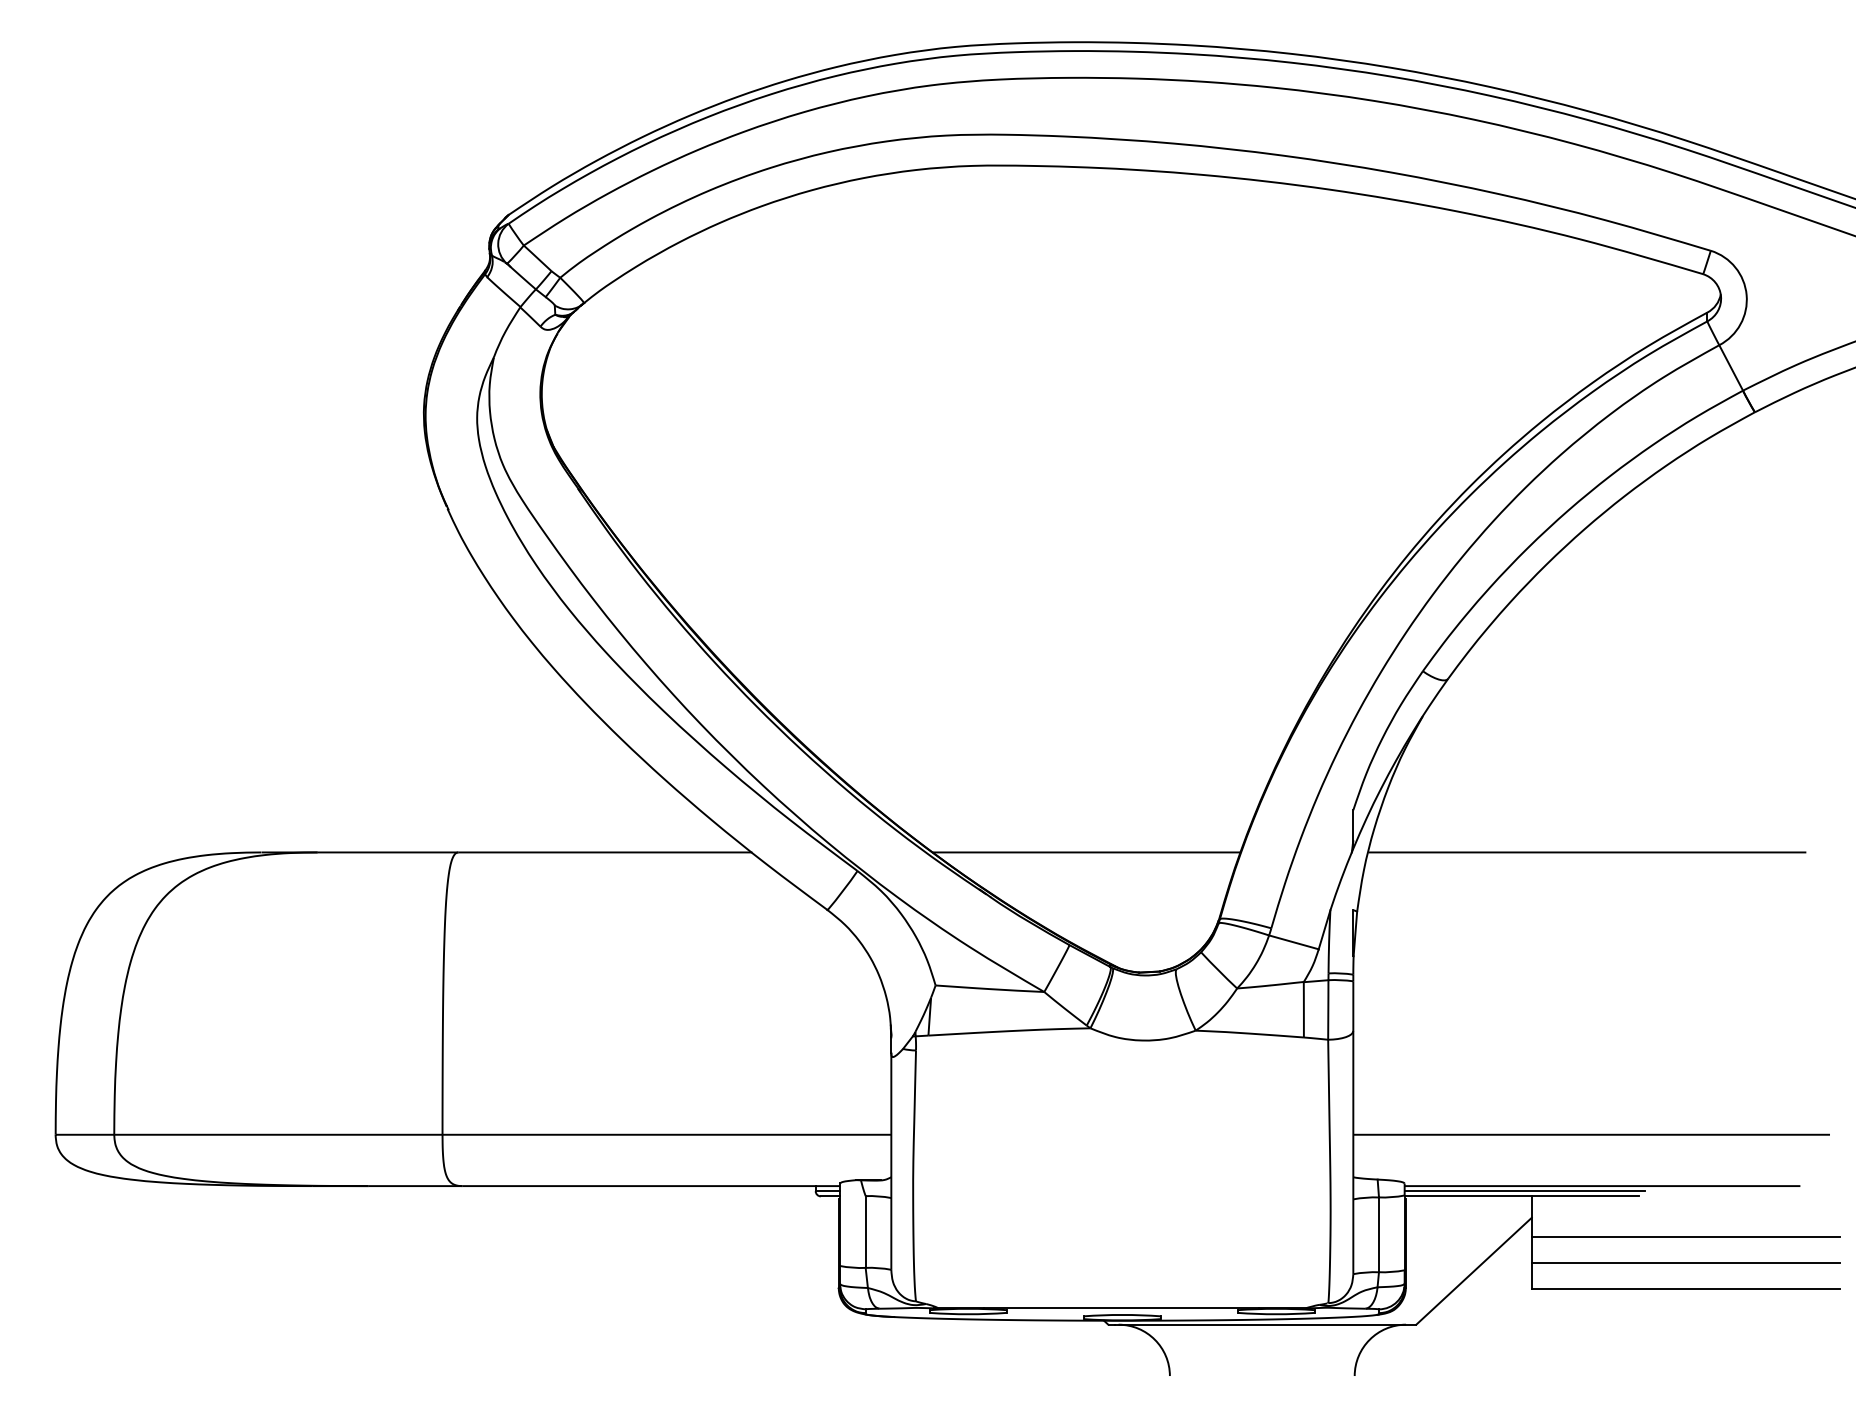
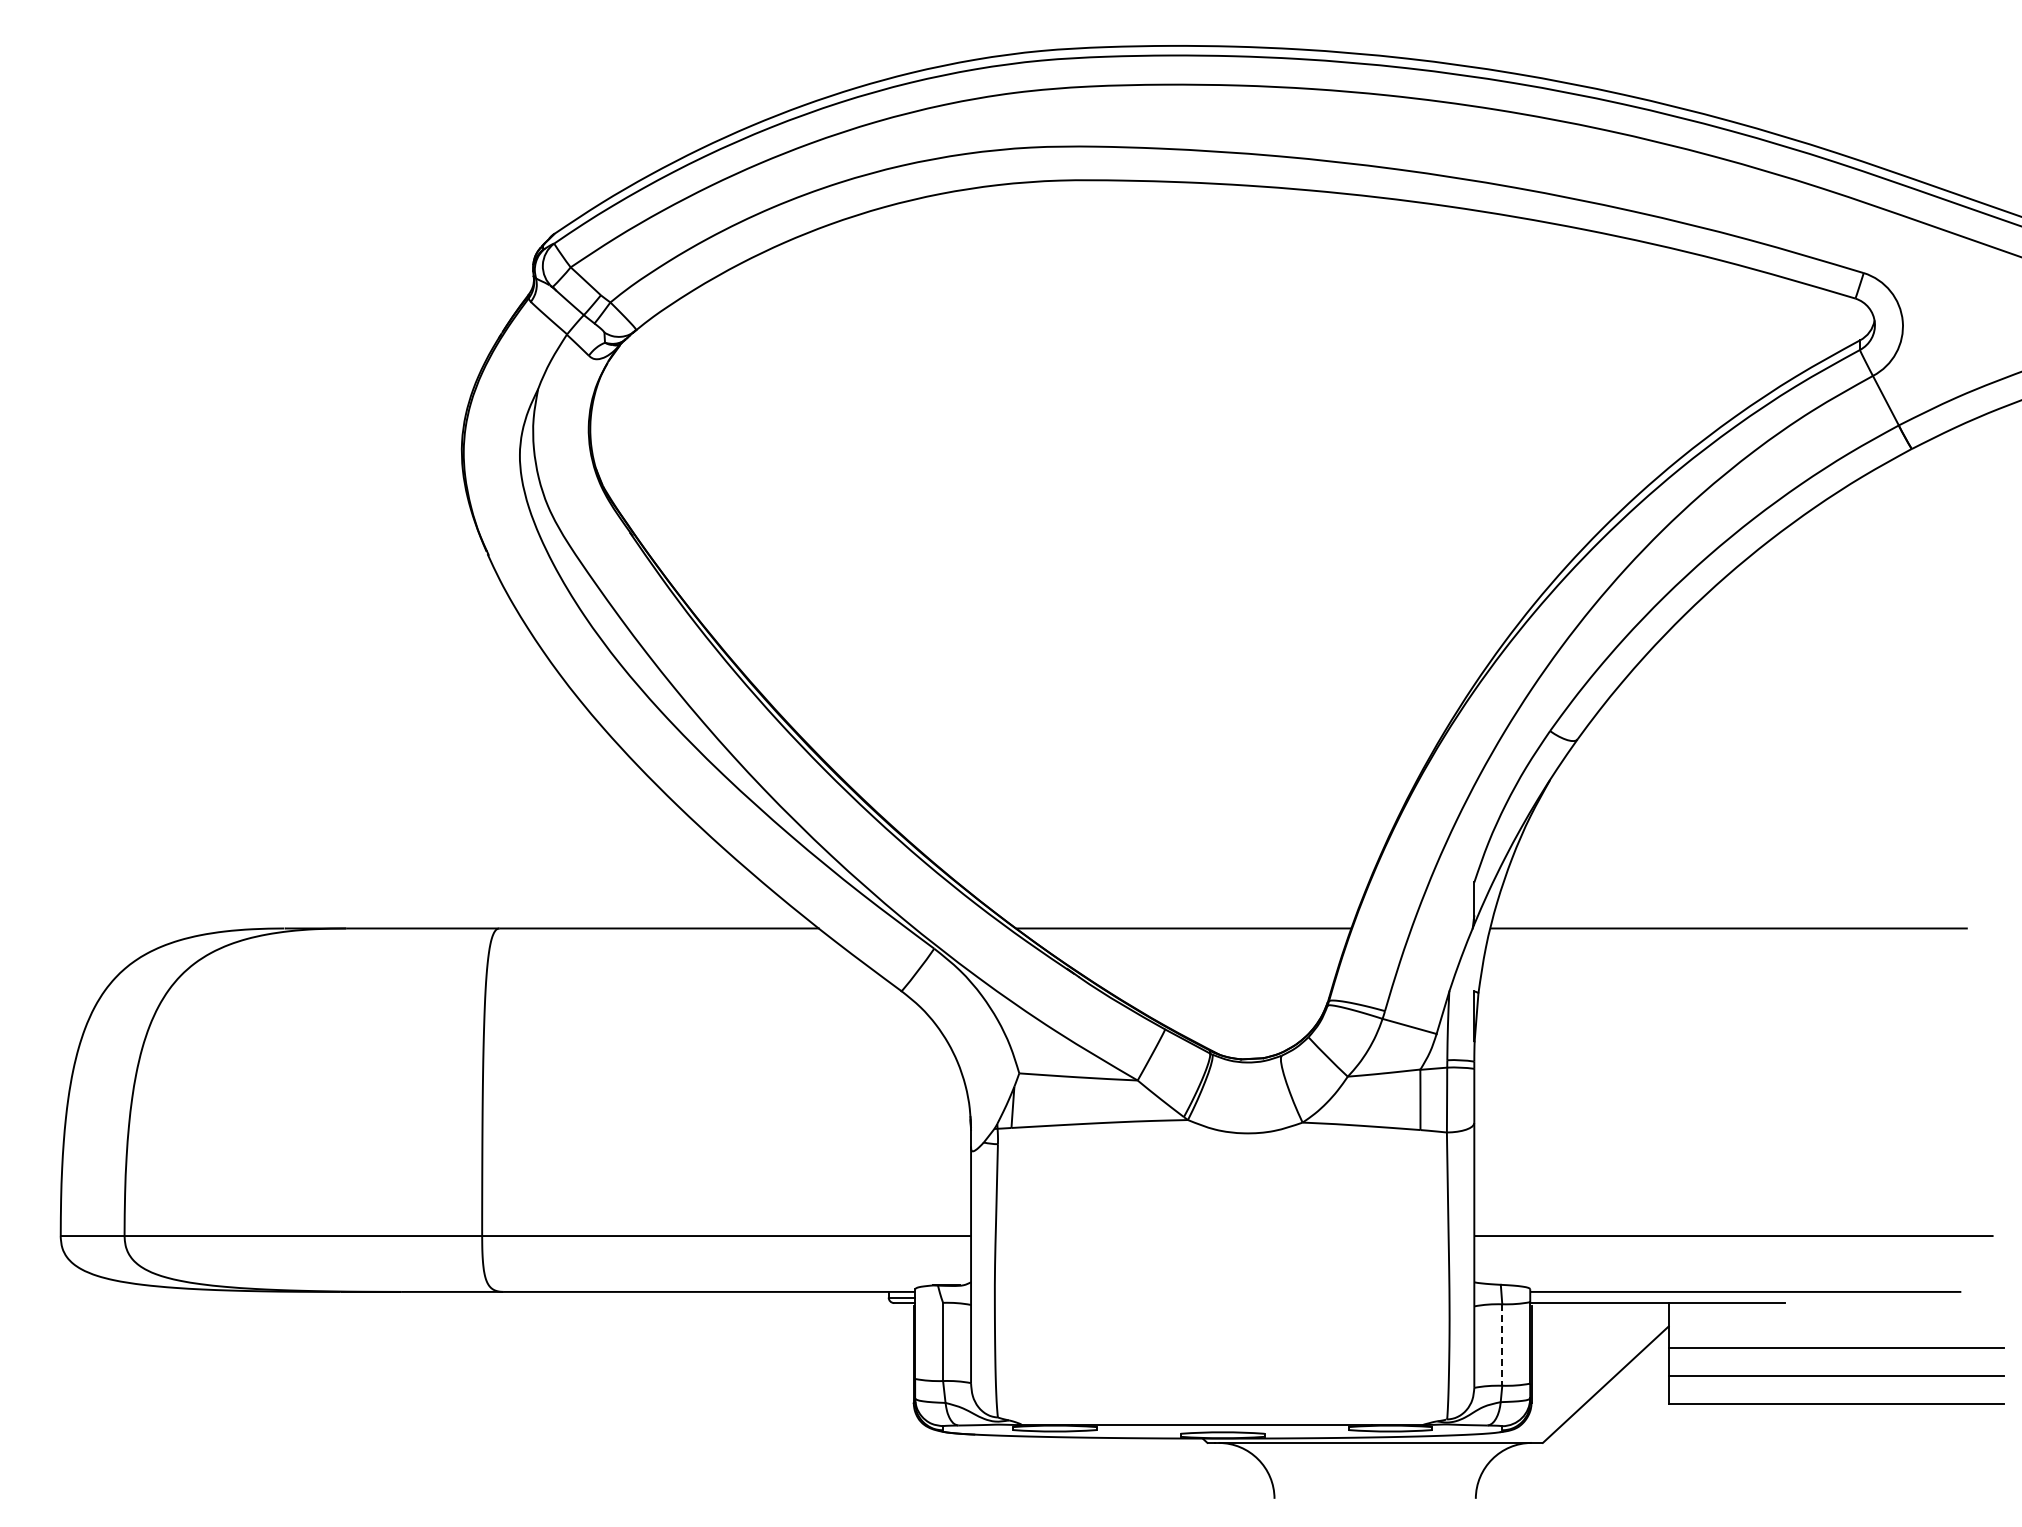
line: (1524, 1191) -> (1660, 1297), removed
line: (1379, 1235) -> (1502, 1345), solid -> dashed

